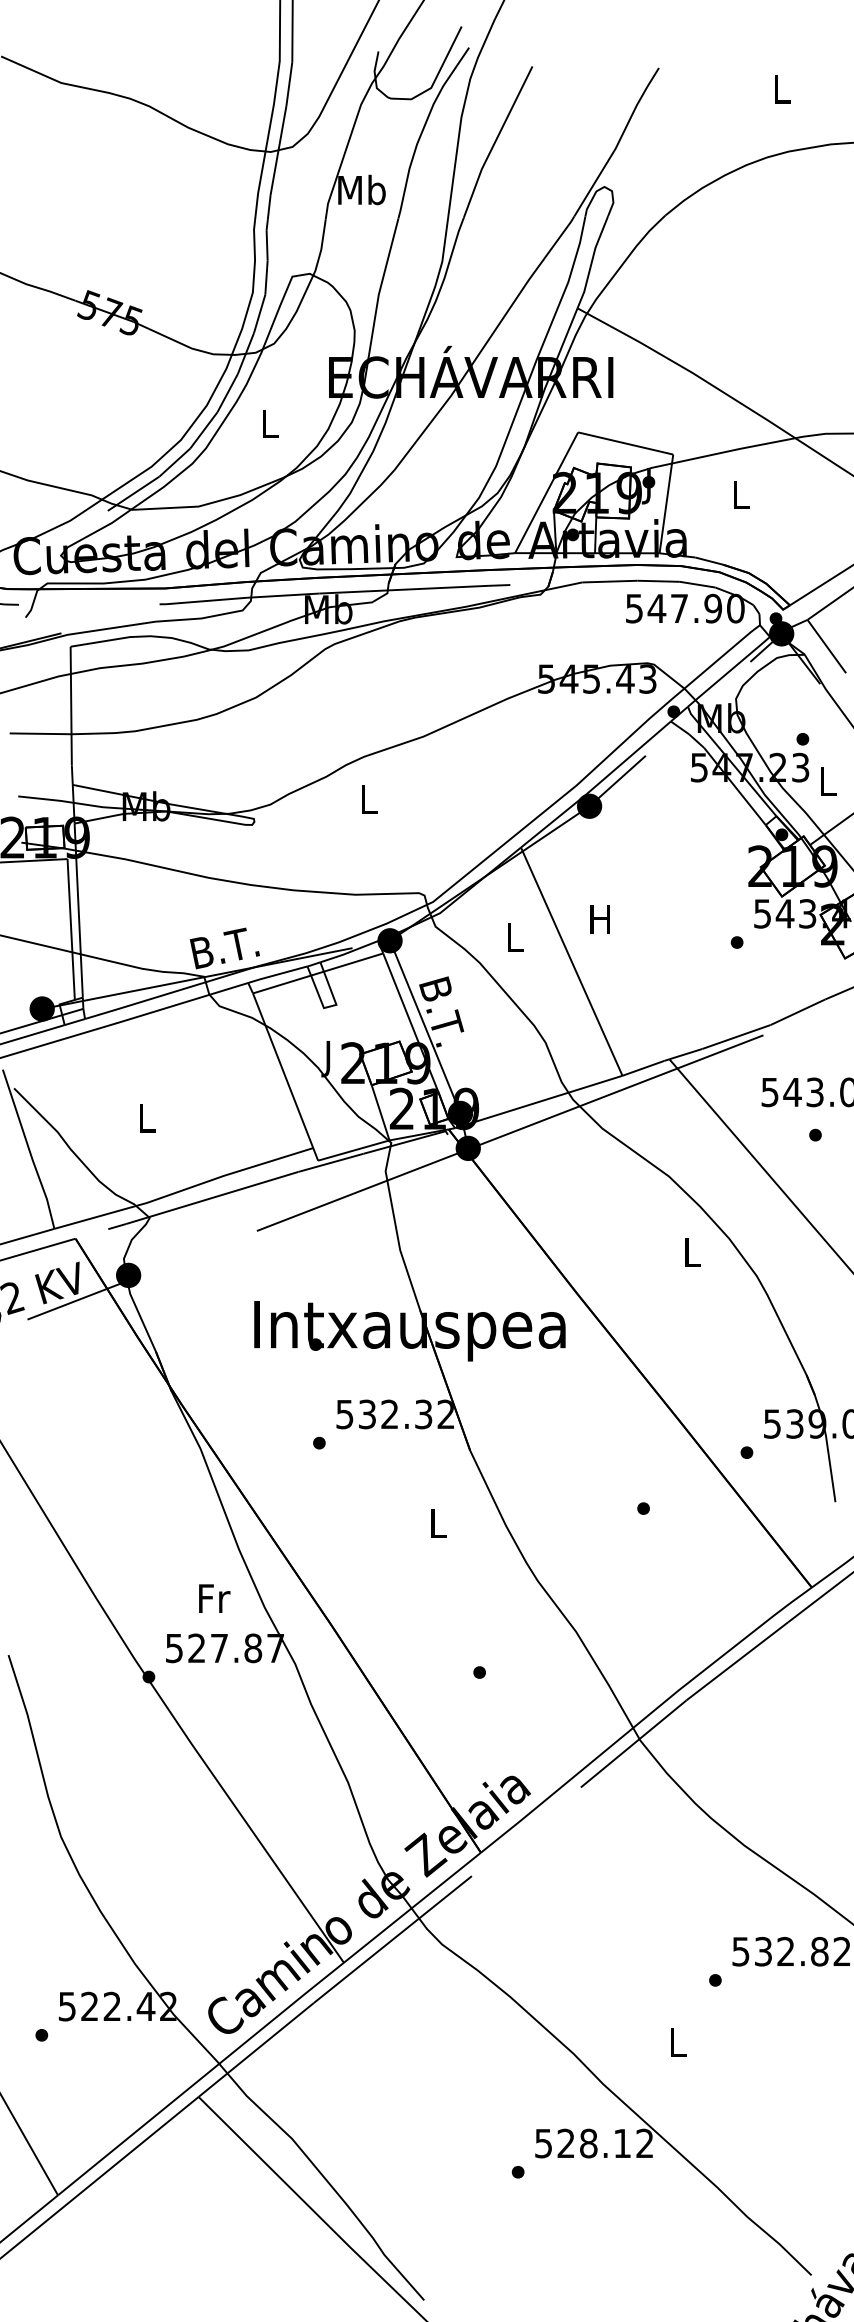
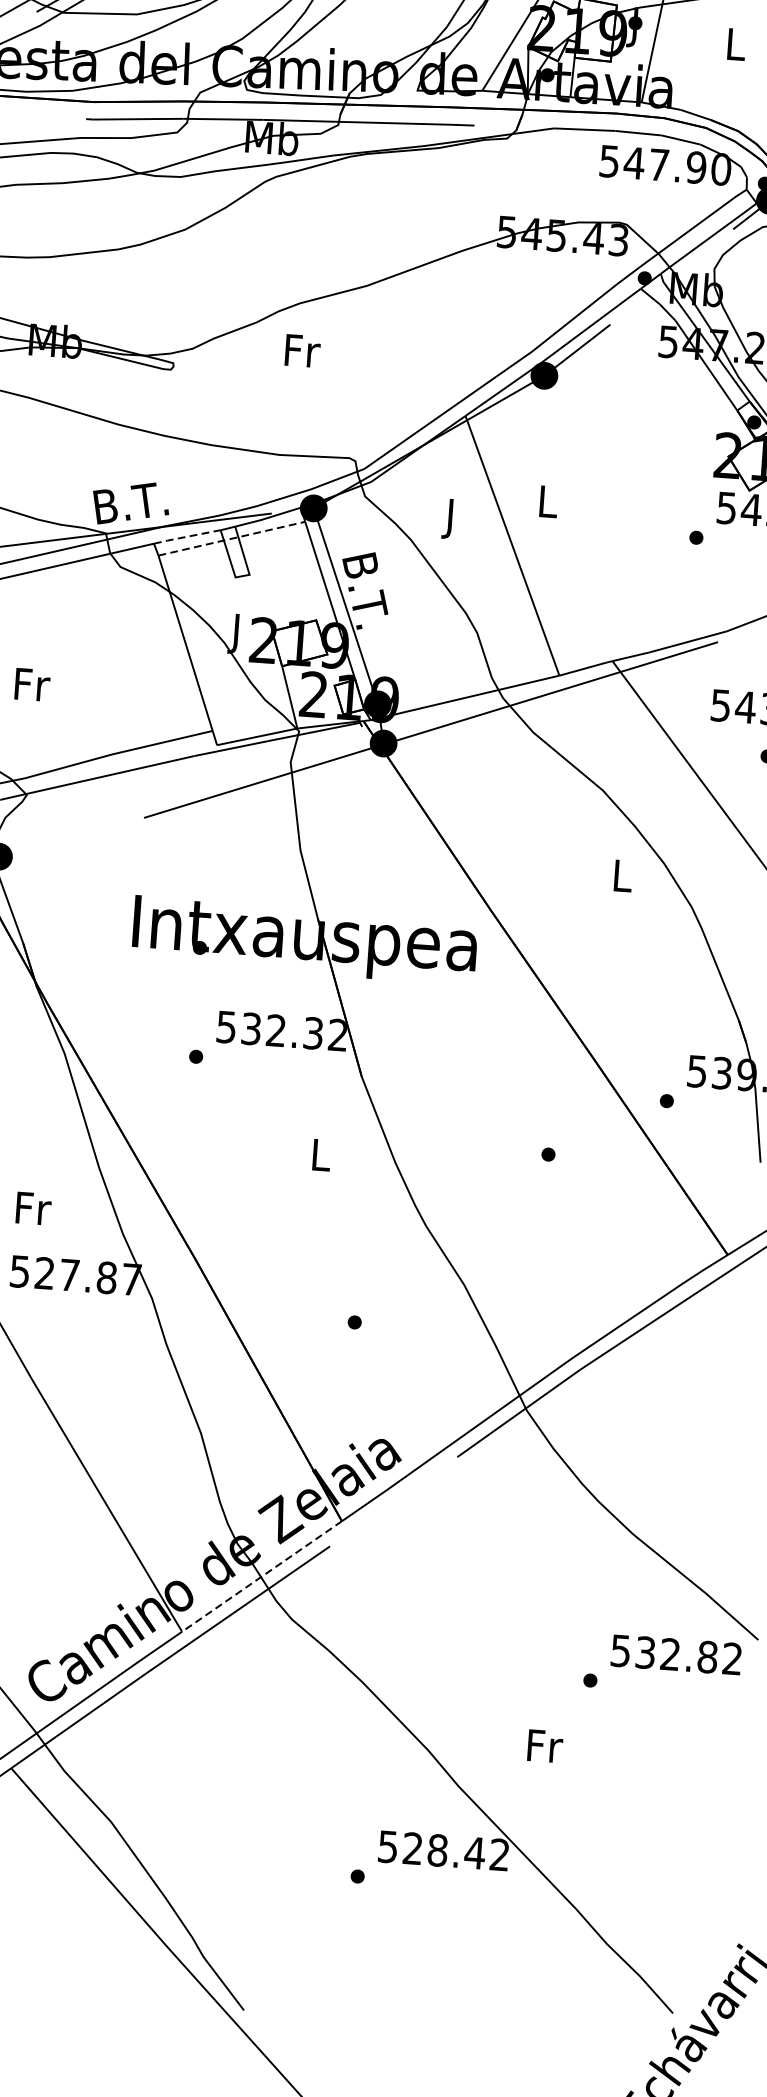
text: (369, 799) -> (302, 350), L -> Fr
text: (599, 919) -> (546, 501), H -> L
text: (515, 941) -> (452, 519), L -> J
line: (318, 973) -> (232, 538), solid -> dashed
line: (277, 974) -> (186, 536), solid -> dashed
text: (147, 1117) -> (32, 684), L -> Fr
text: (214, 1598) -> (33, 1208), moved
line: (412, 1907) -> (262, 1576), solid -> dashed
text: (678, 2042) -> (544, 1746), L -> Fr
text: (622, 2143) -> (475, 1853), 528.12 -> 528.42

